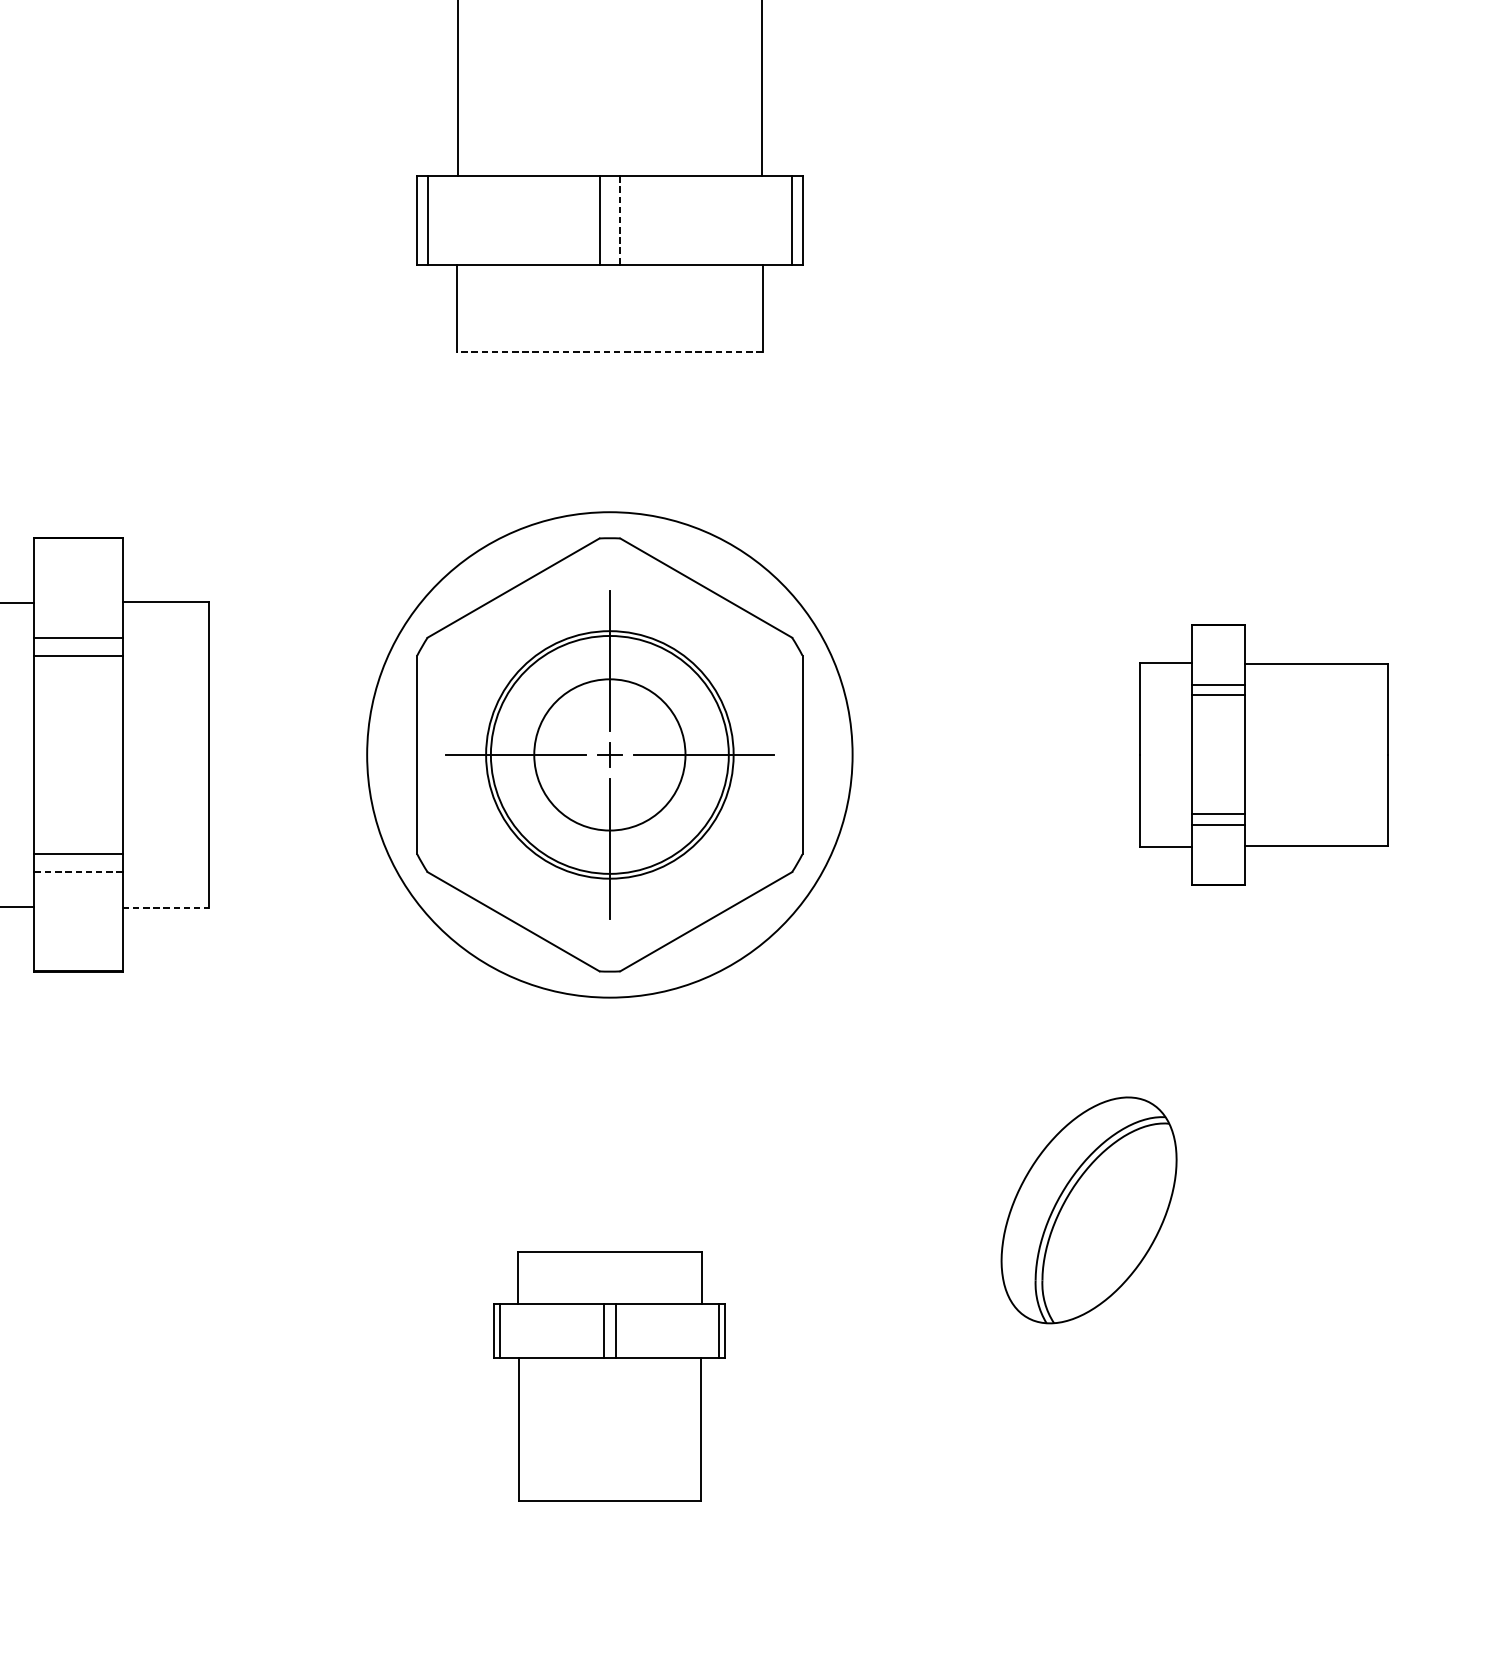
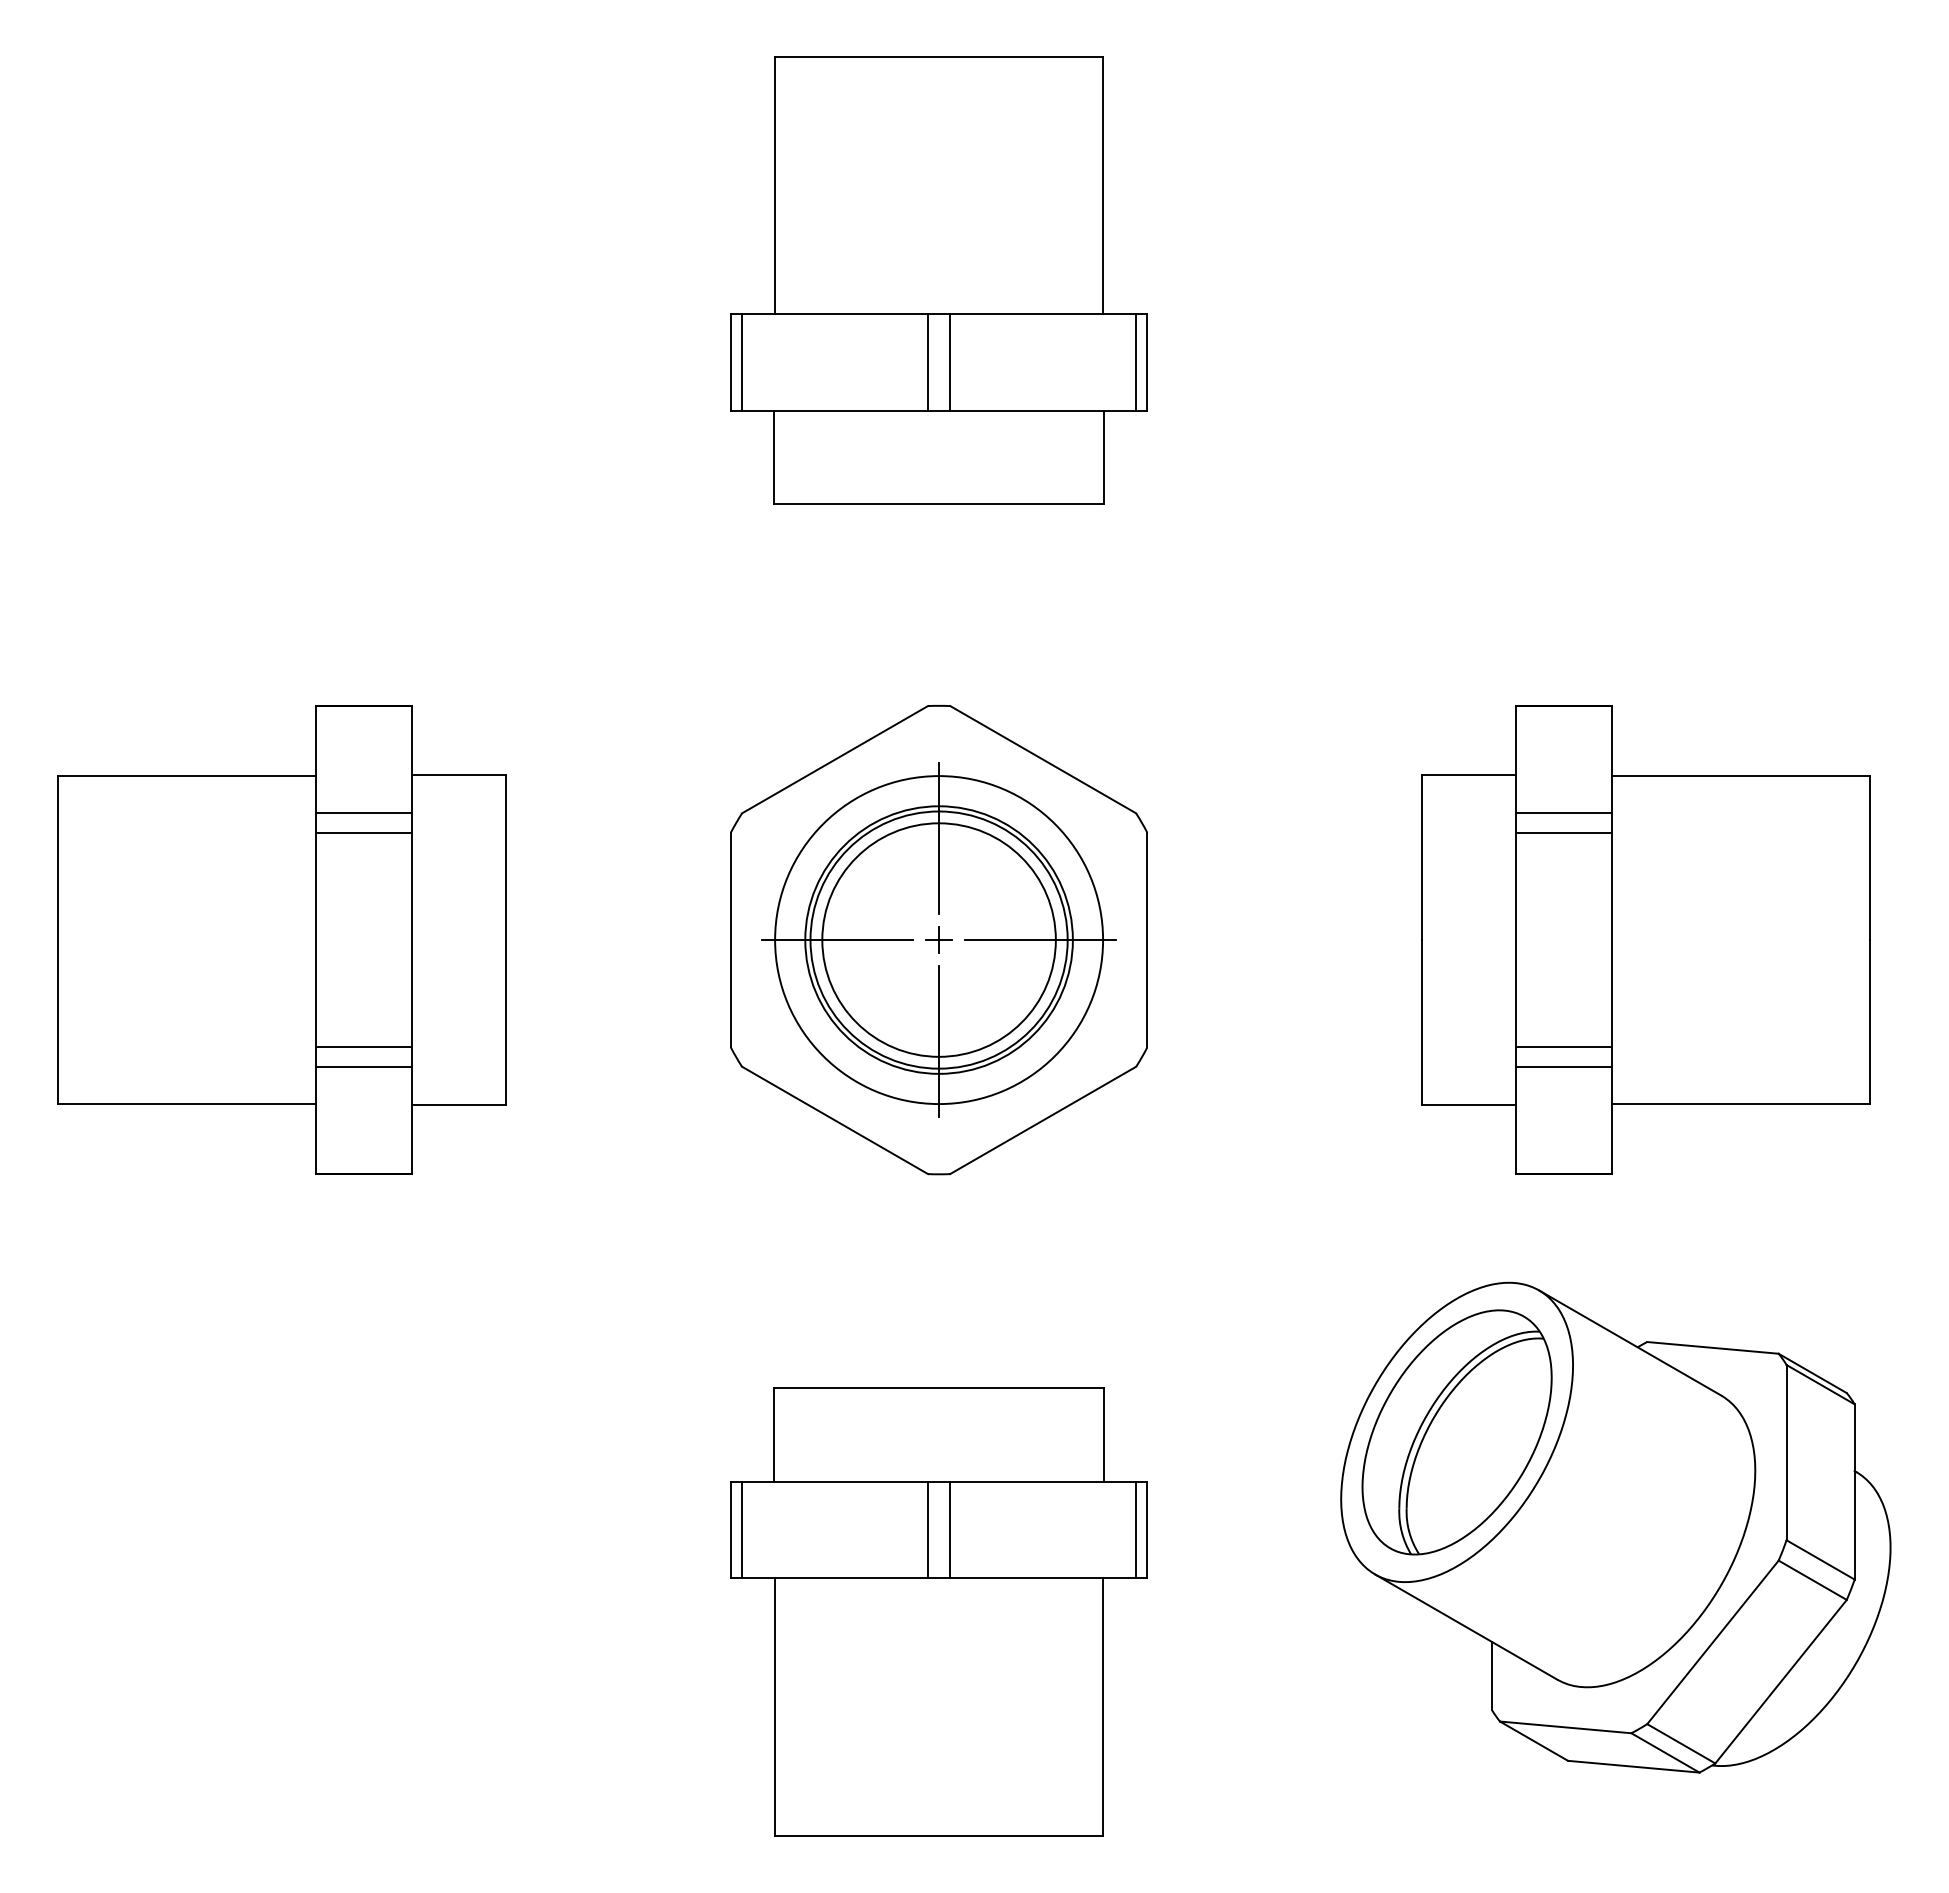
line: (620, 221) -> (950, 363), dashed -> solid
line: (609, 351) -> (938, 504), dashed -> solid
circle: (609, 754) -> (938, 939), size x1.43
part: (1263, 754) -> (1645, 939), size x1.67
circle: (610, 755) -> (939, 940), size x0.62
line: (77, 871) -> (363, 1066), dashed -> solid
line: (166, 907) -> (459, 1105), dashed -> solid
part: (1235, 1298) -> (1615, 1527), added
part: (609, 1376) -> (938, 1611), size x1.67

